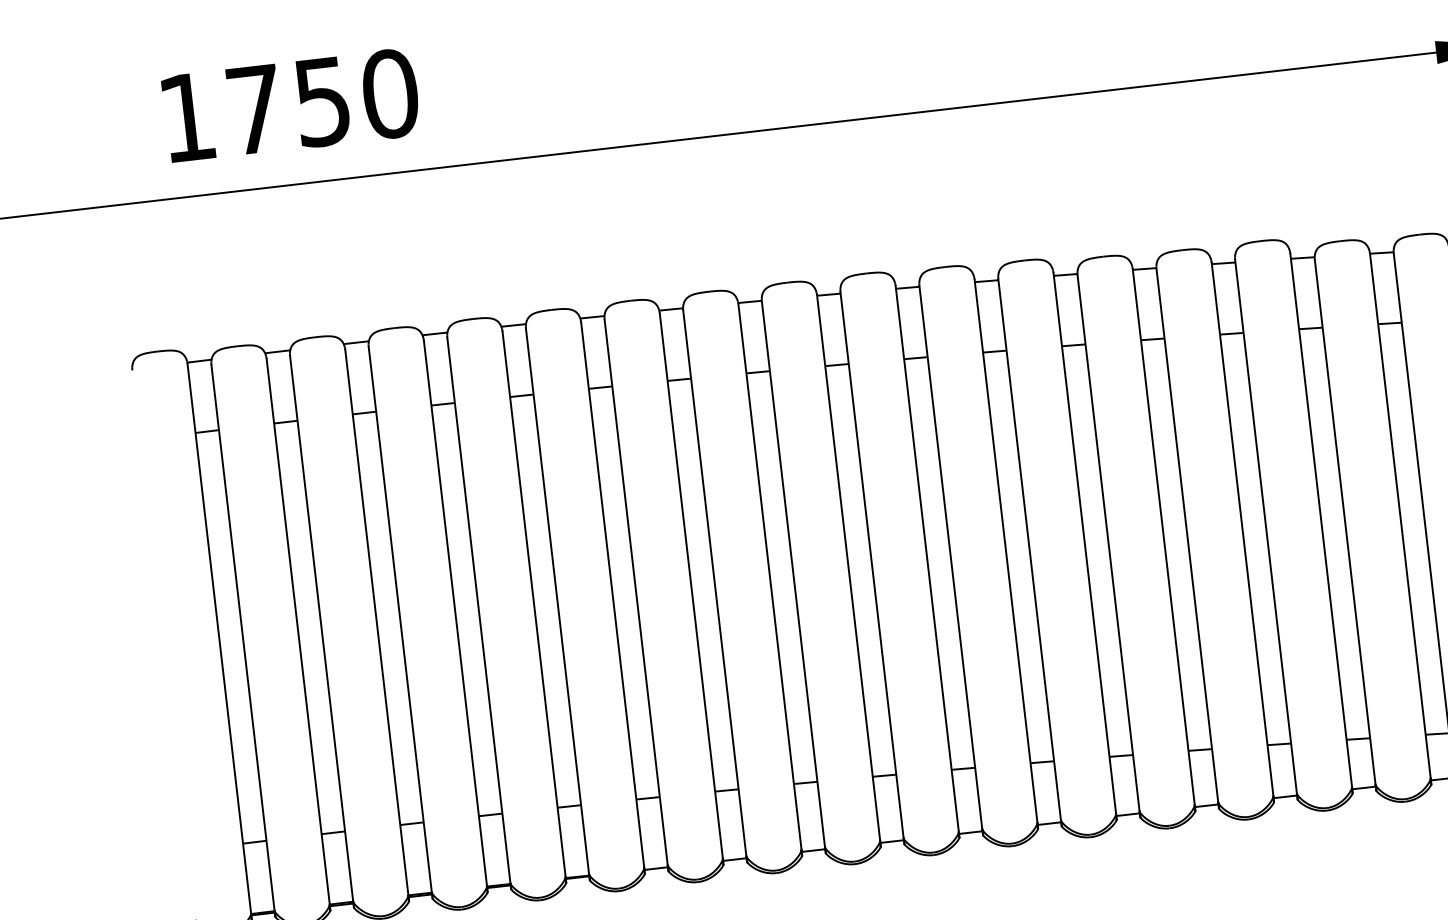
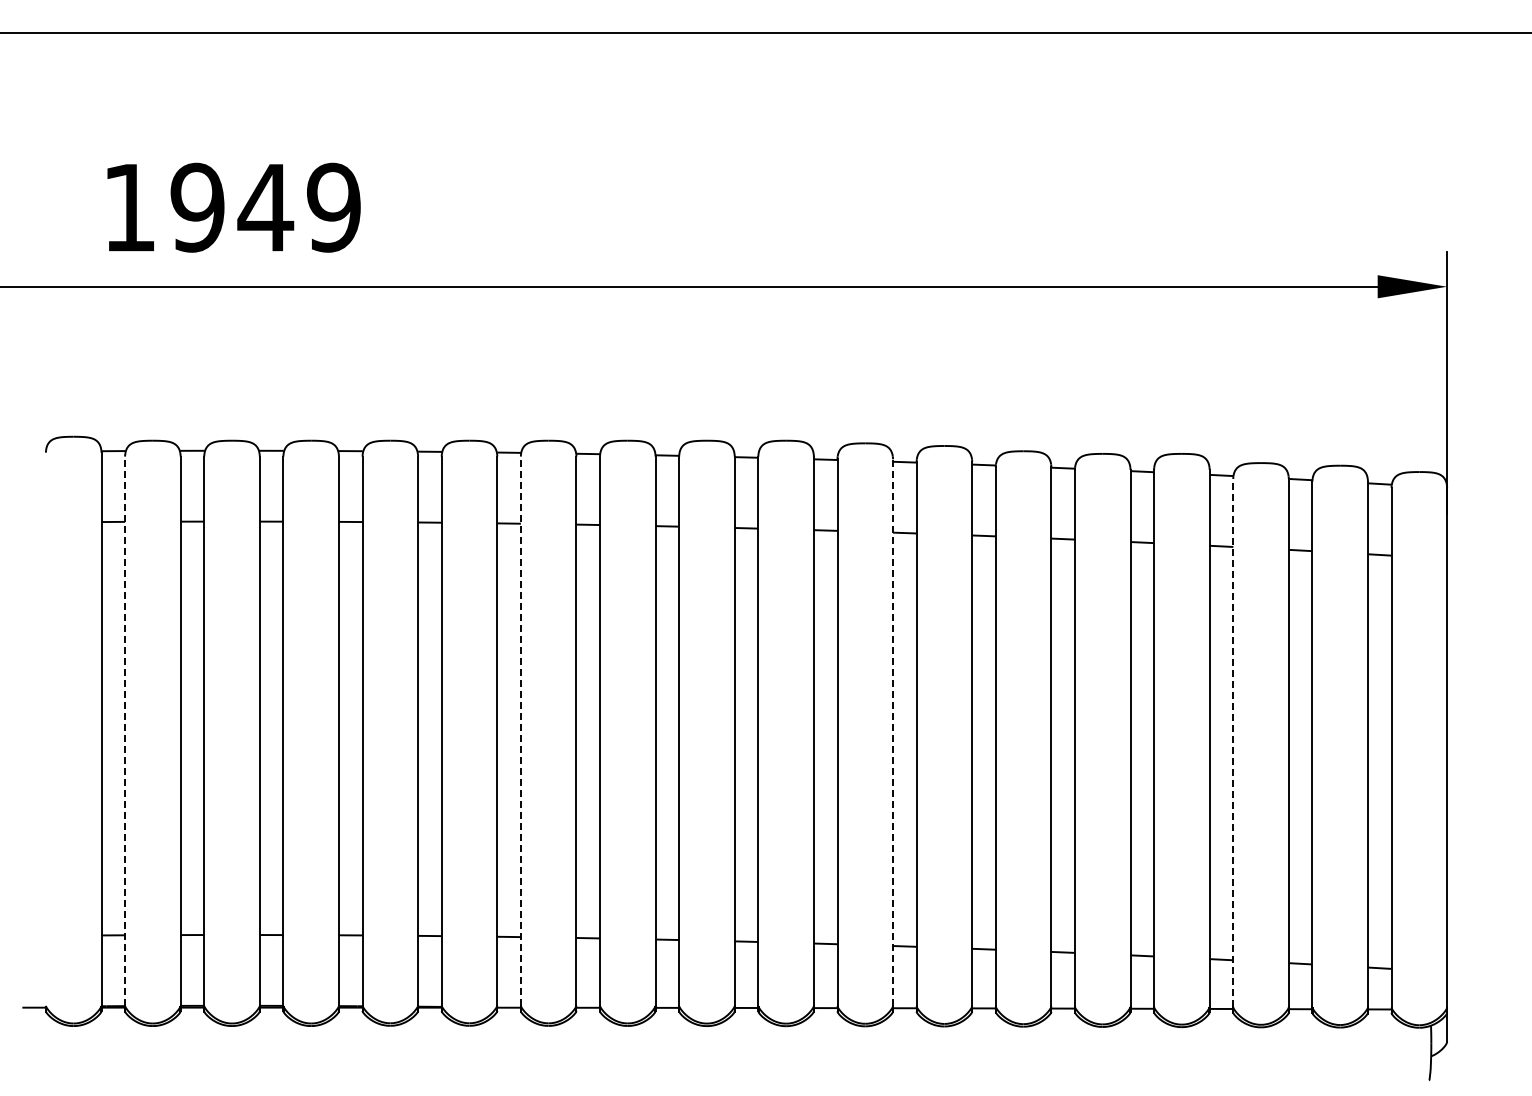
text: (322, 101) -> (265, 207), 1750 -> 1949
line: (1345, 521) -> (1233, 742), solid -> dashed
line: (1006, 551) -> (893, 732), solid -> dashed
line: (635, 592) -> (520, 731), solid -> dashed
line: (243, 638) -> (125, 731), solid -> dashed

